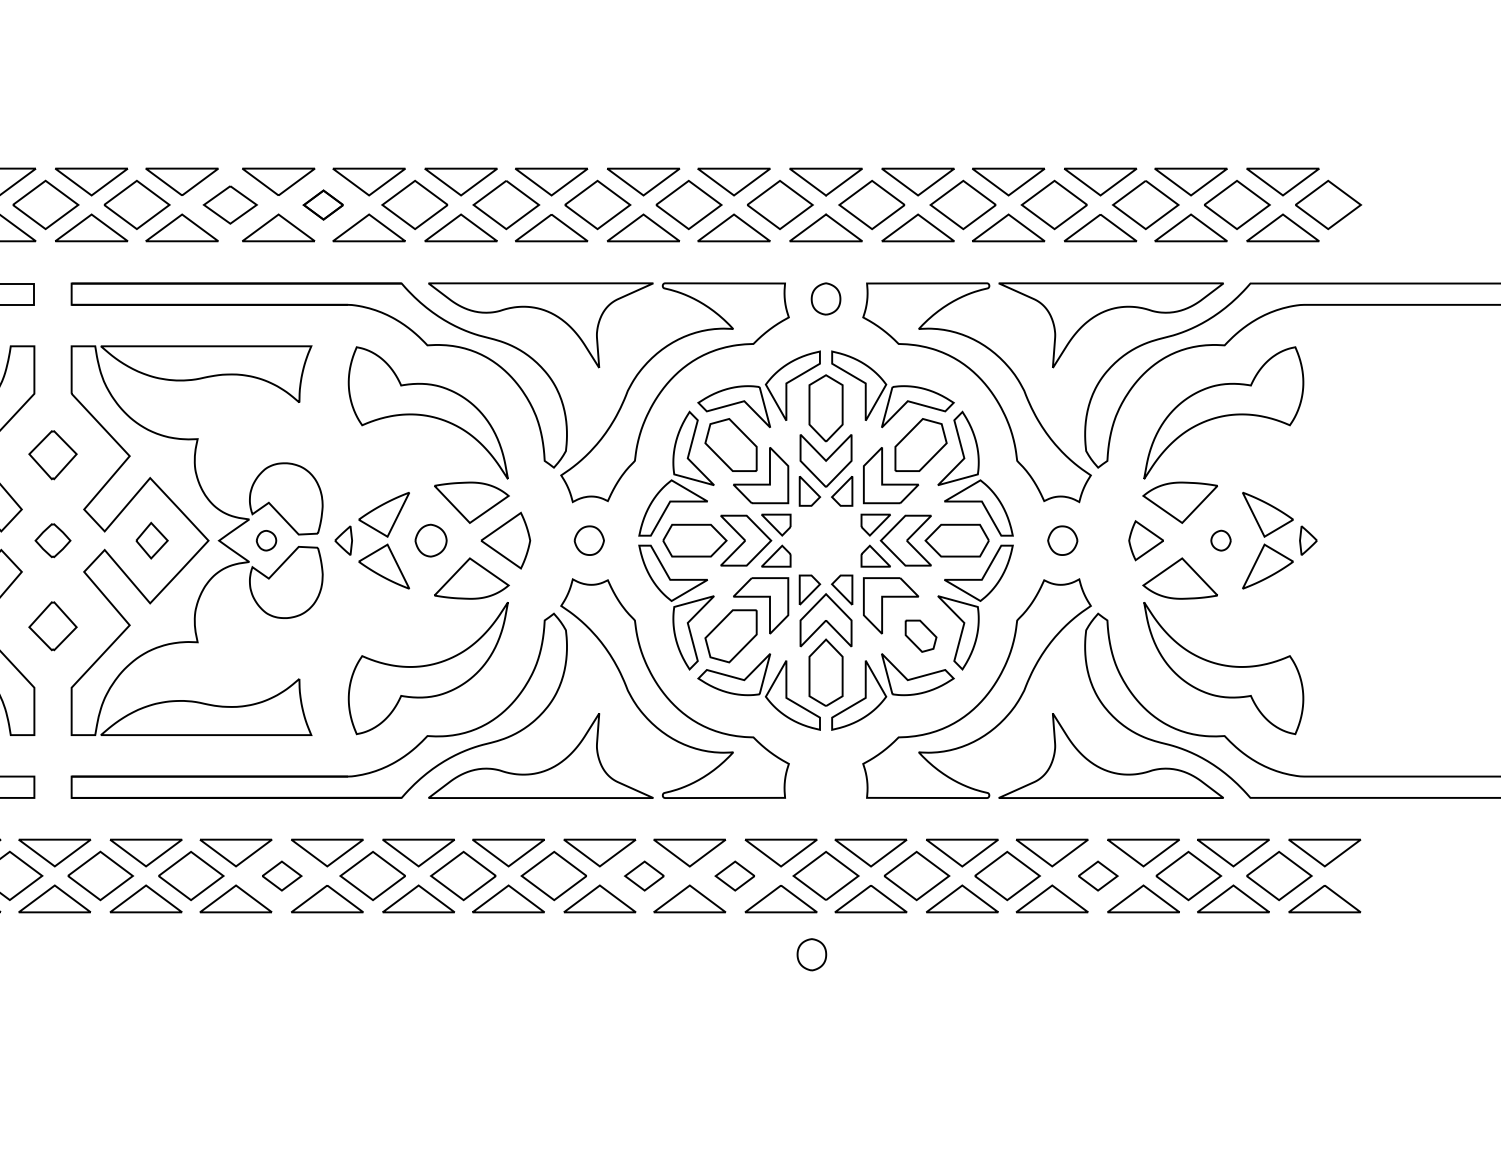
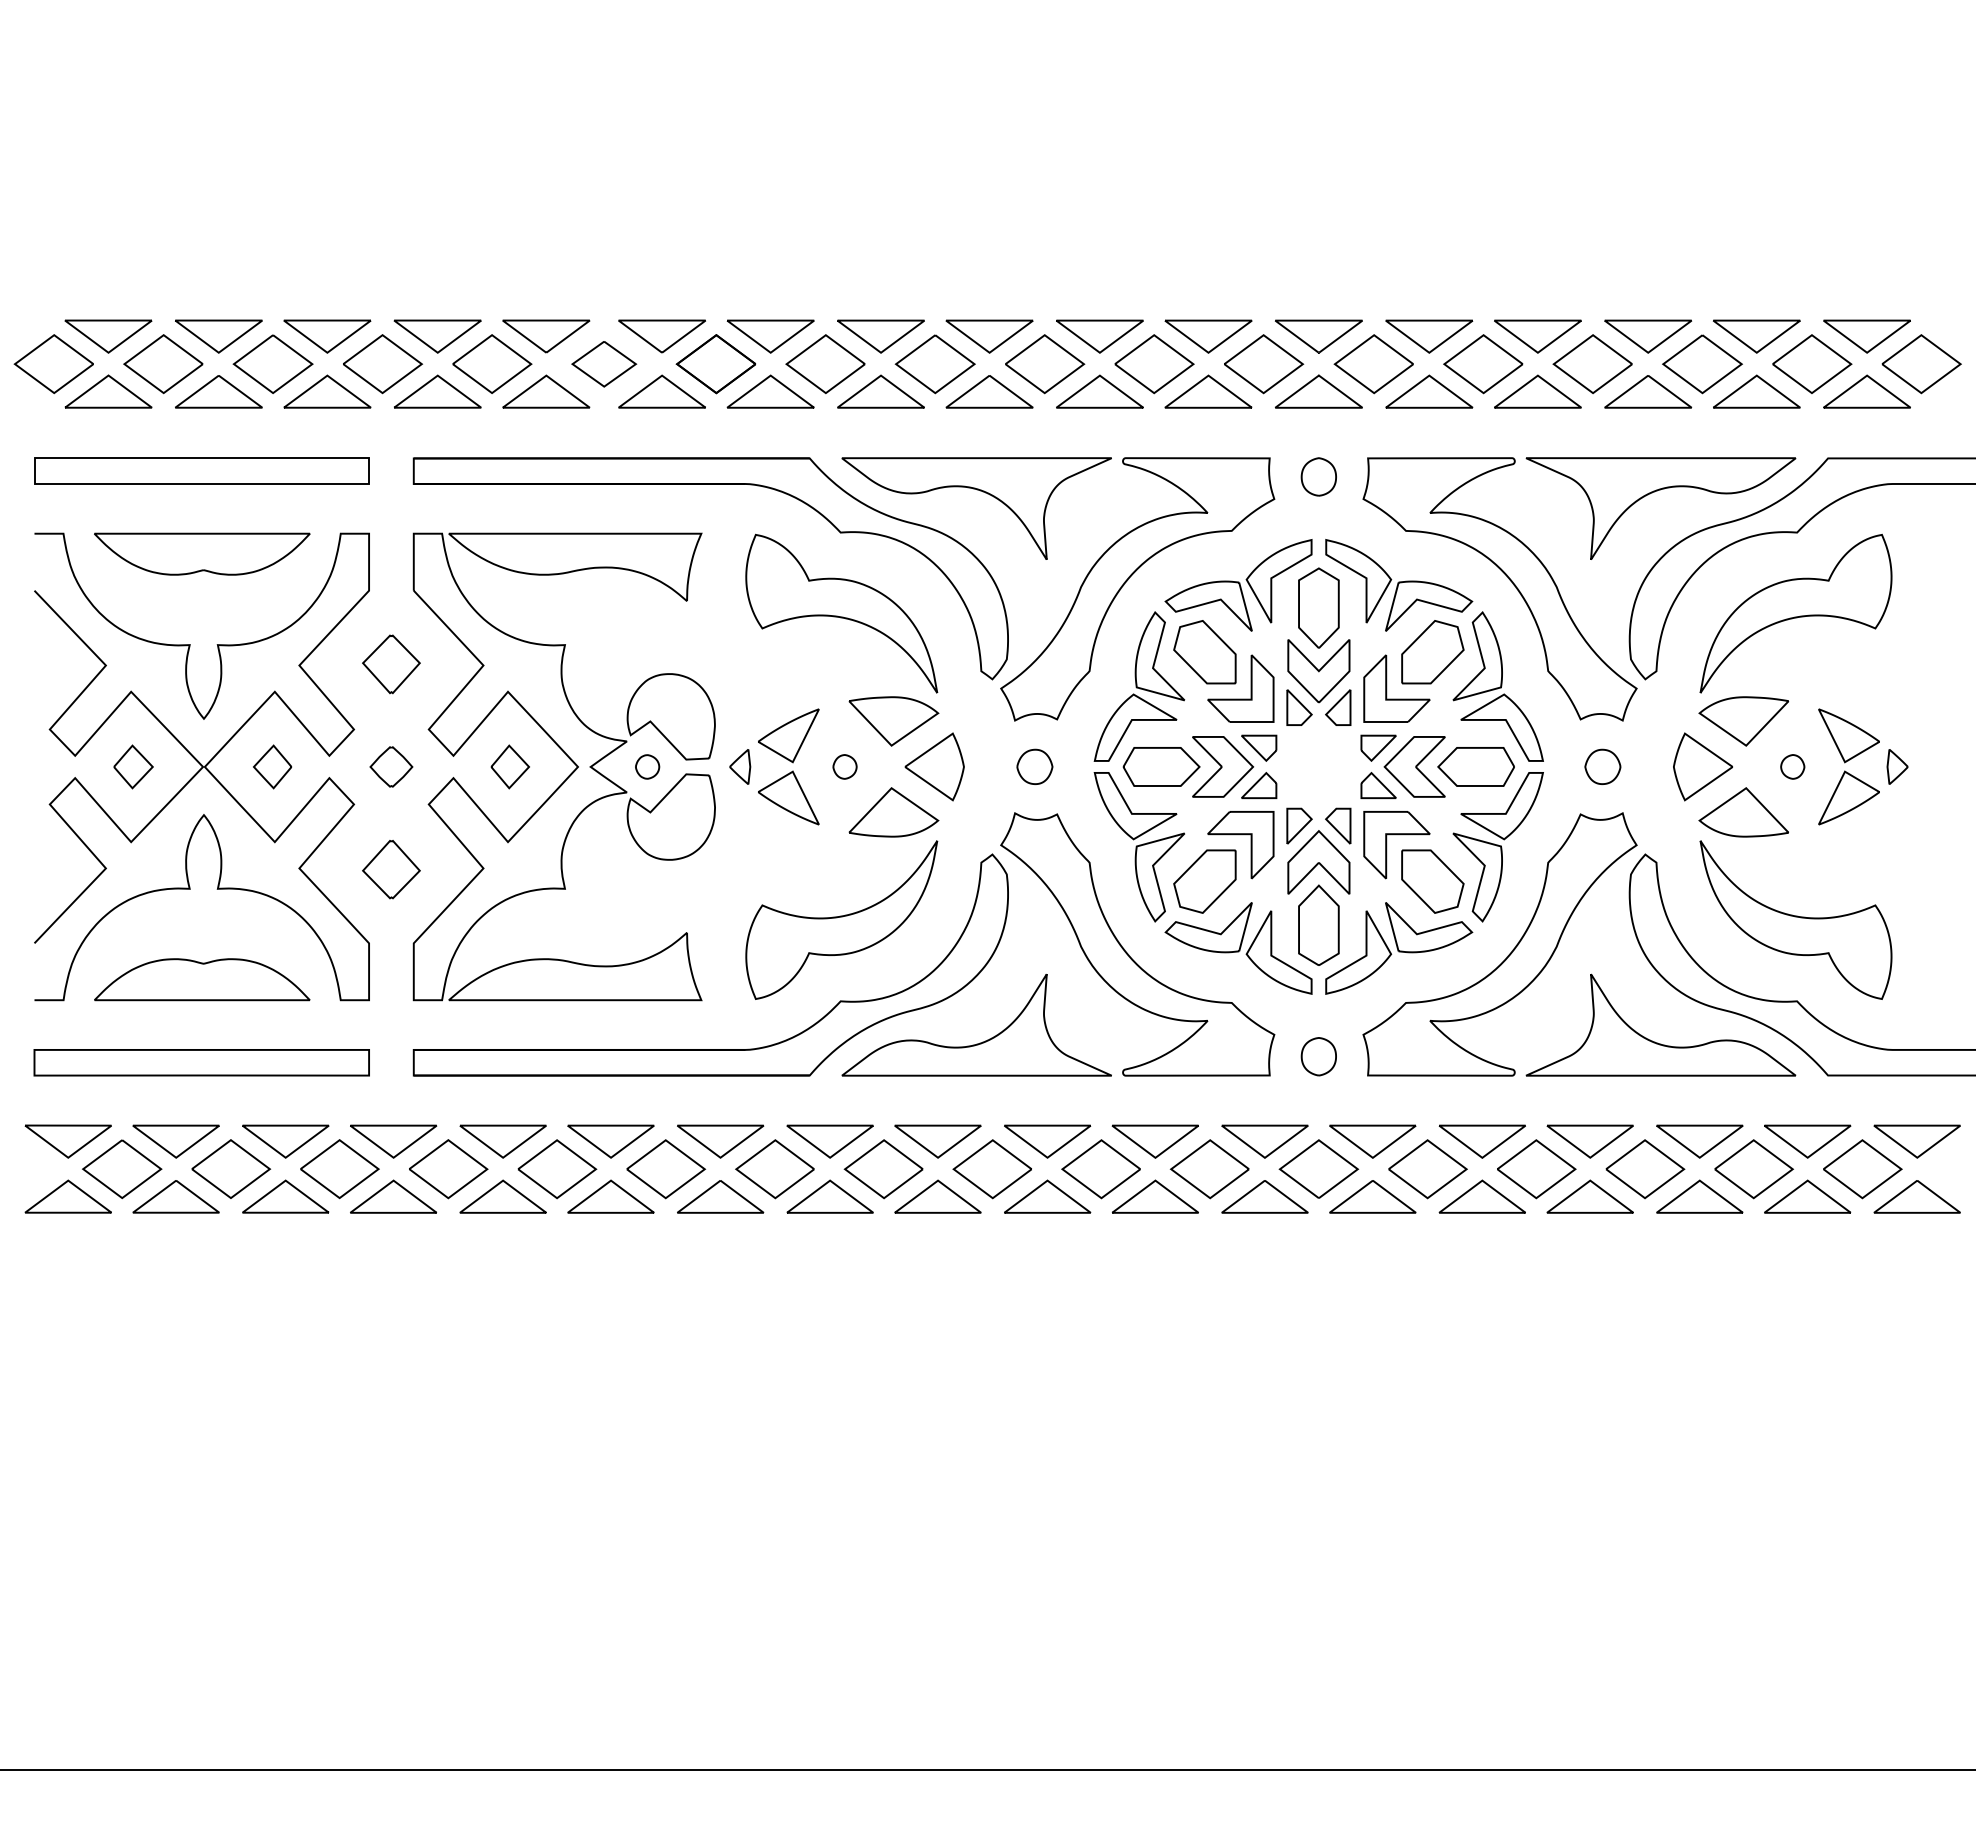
part: (323, 205) -> (715, 364), size x1.67
part: (430, 540) -> (844, 766), size x0.62
part: (1145, 540) -> (1702, 766), size x1.43
part: (920, 636) -> (1432, 881), size x1.67
part: (282, 876) -> (666, 1169), size x1.67
part: (644, 876) -> (1100, 1169), size x1.67
part: (734, 876) -> (1209, 1169), size x1.67
part: (1098, 876) -> (1645, 1169), size x1.67
part: (811, 954) -> (1318, 1056), moved

